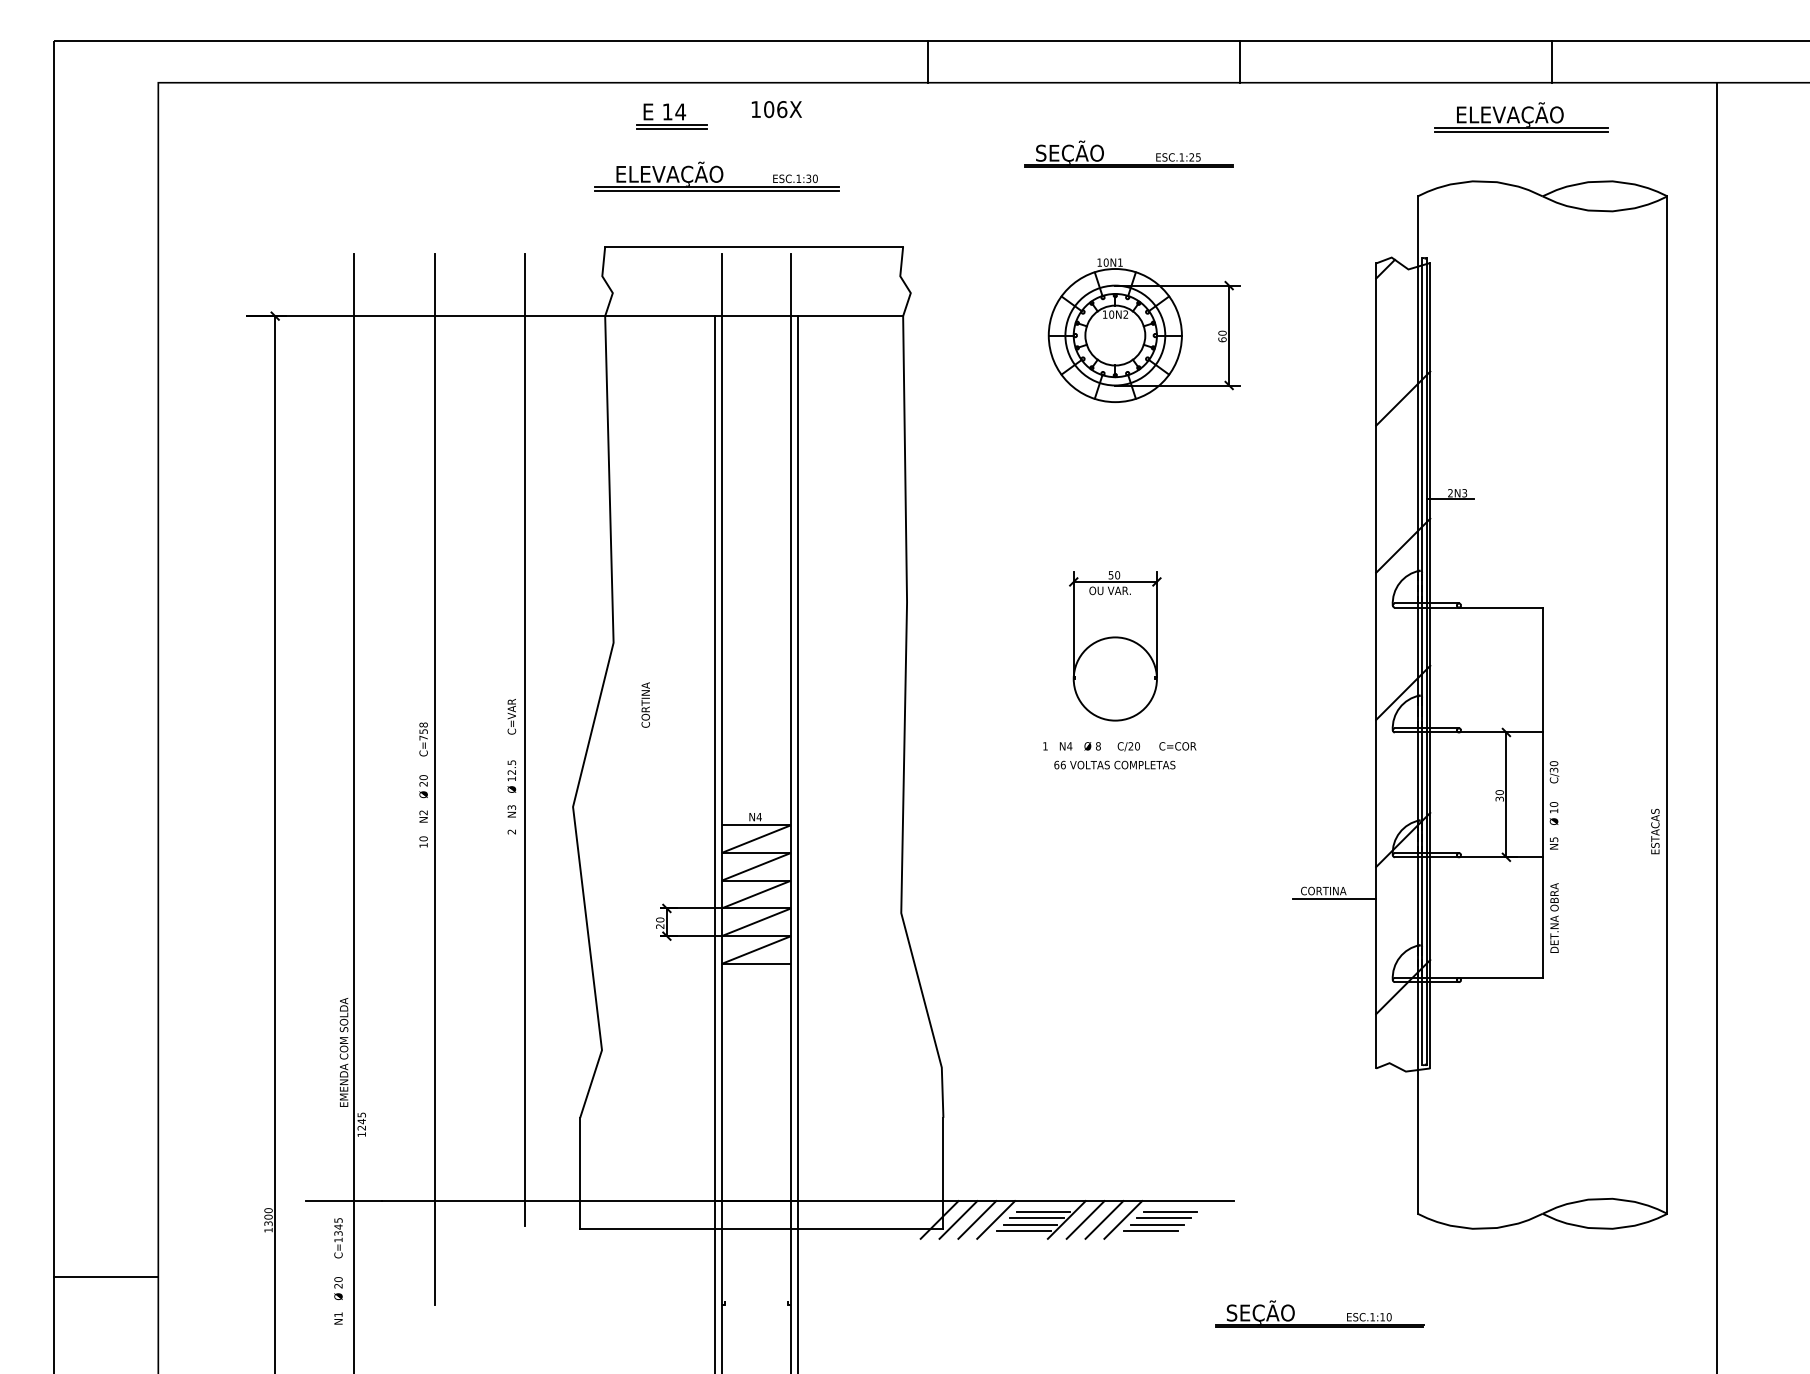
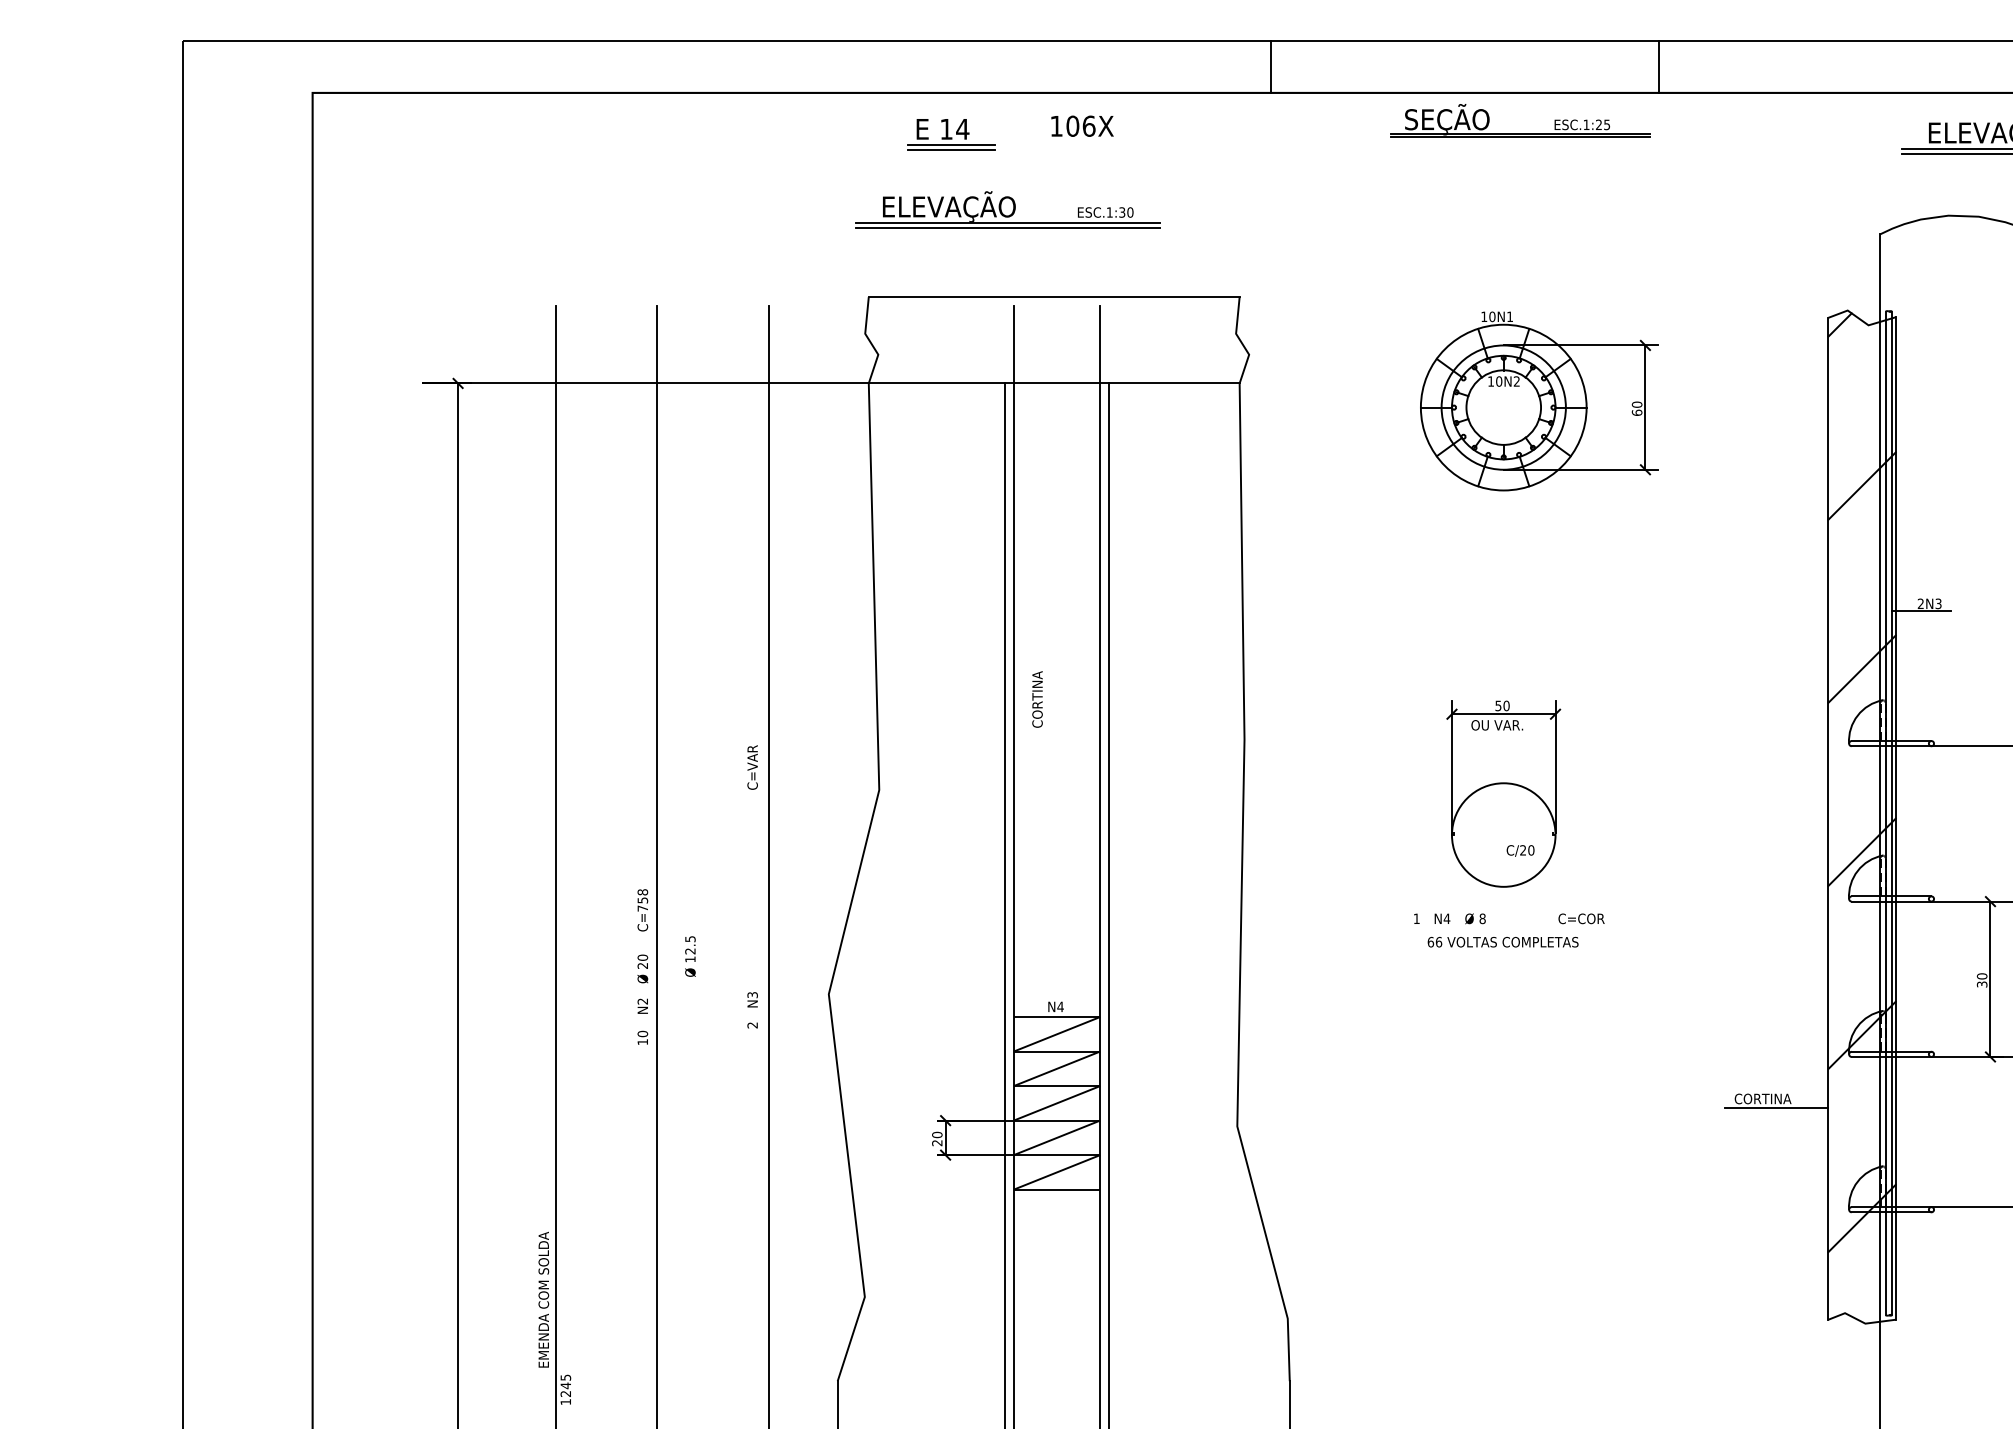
part: (1128, 164) -> (1520, 133), moved
text: (645, 704) -> (1037, 698), moved
text: (511, 716) -> (752, 767), moved
text: (1128, 746) -> (1520, 850), moved
text: (511, 776) -> (689, 956), moved

